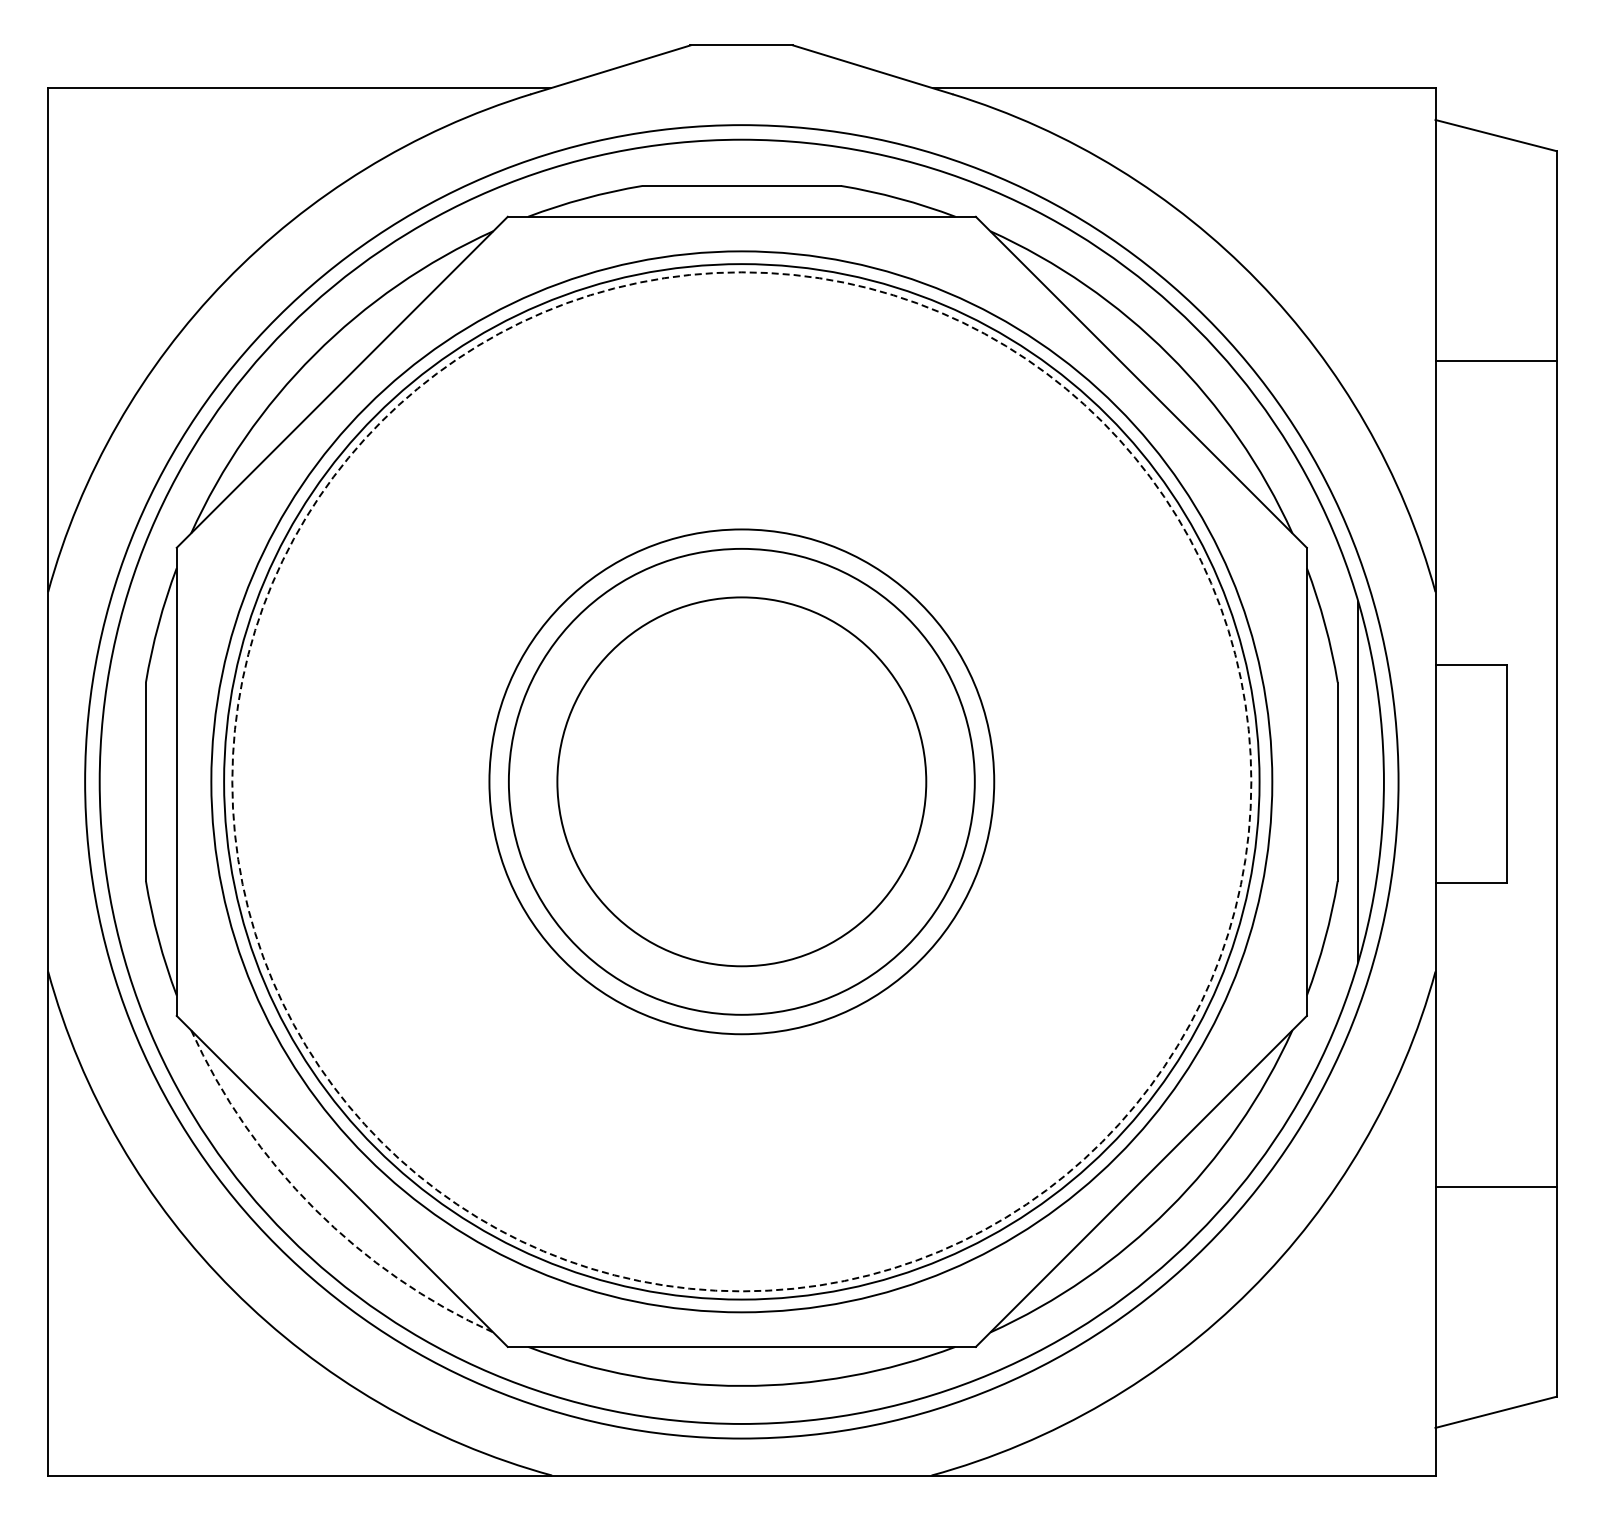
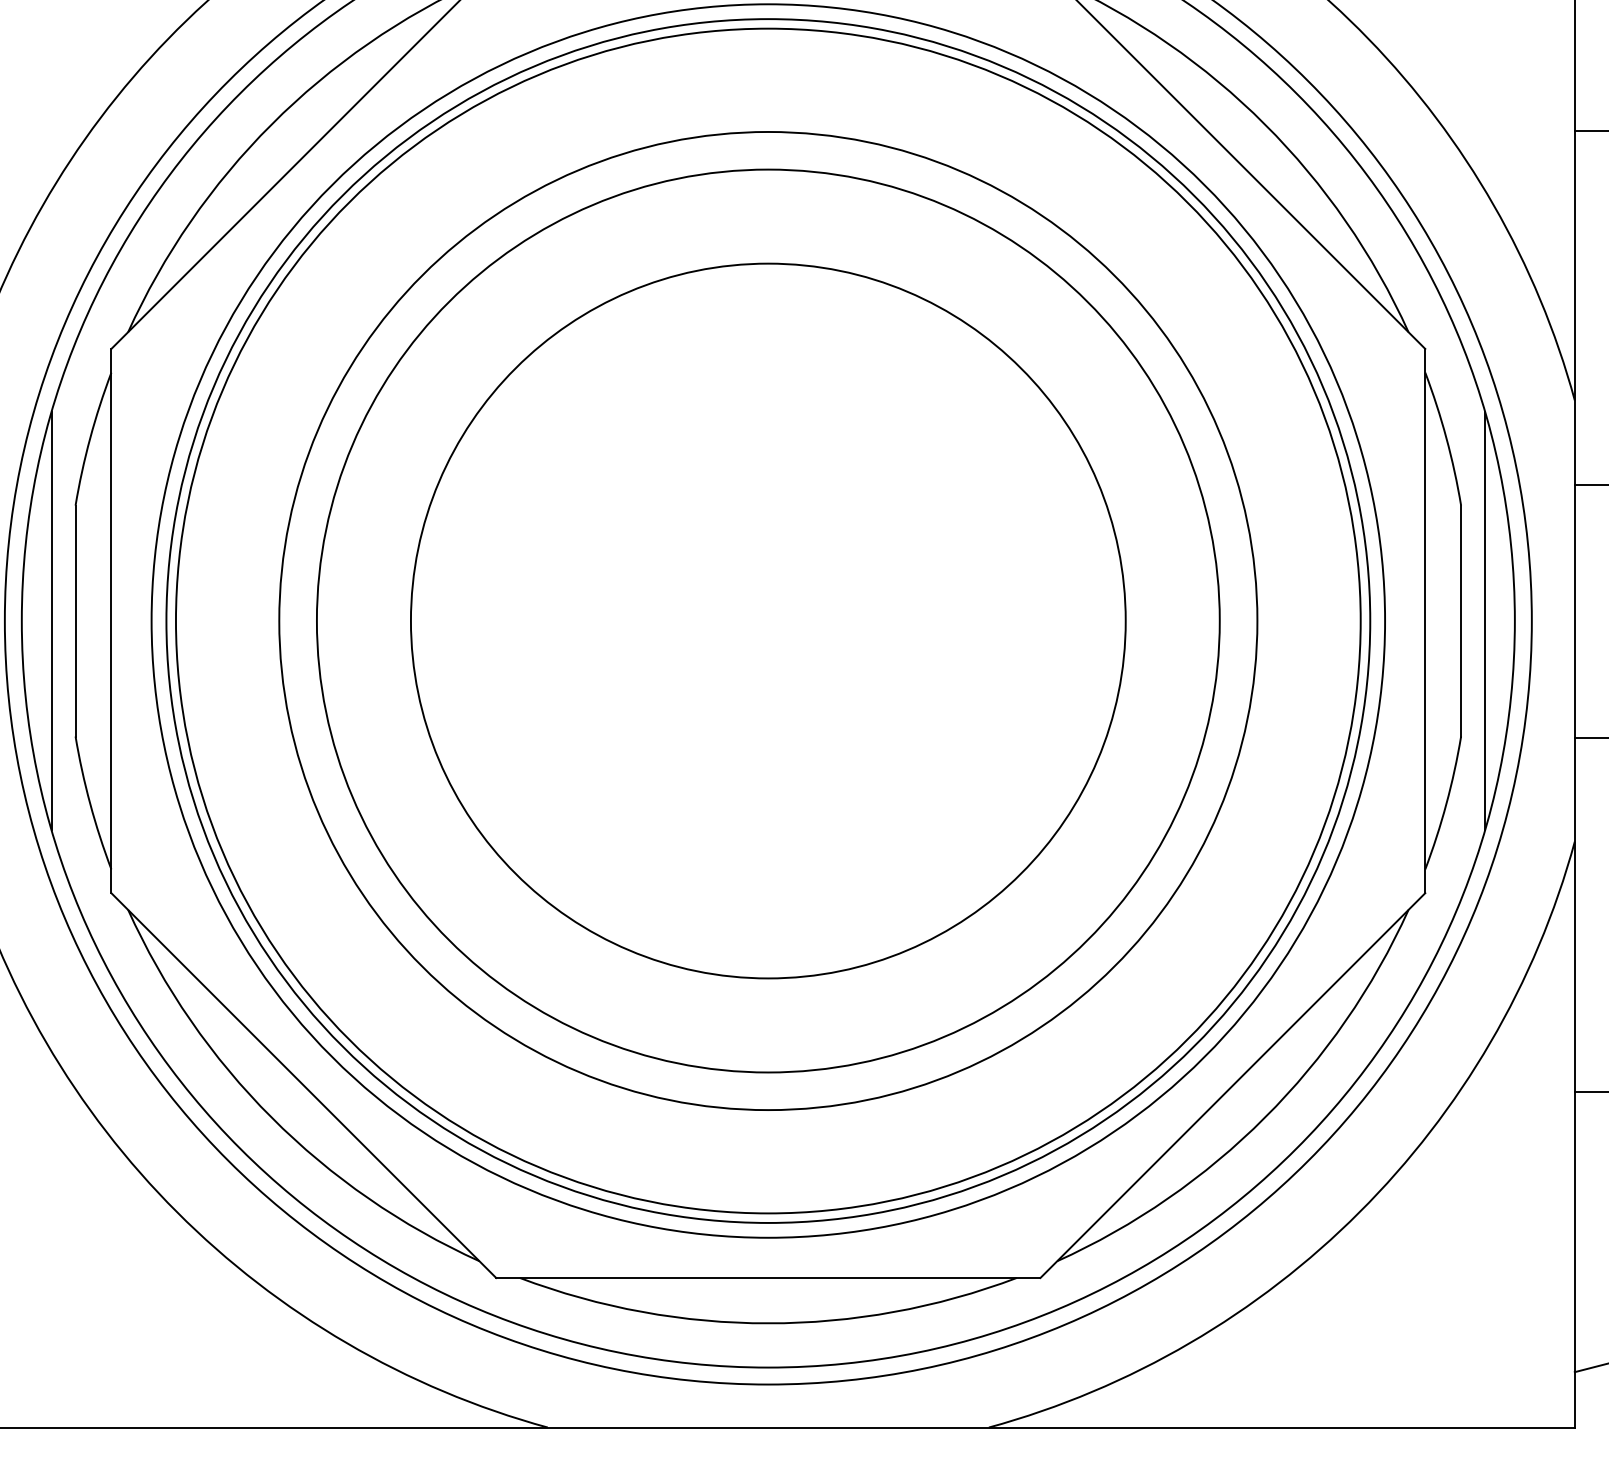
line: (125, 781) -> (51, 620), added
circle: (741, 781) -> (767, 620), dashed -> solid
circle: (741, 781) -> (767, 620), size x1.67
circle: (741, 781) -> (767, 620), size x1.67
circle: (741, 781) -> (767, 620), size x1.67
arc: (314, 1209) -> (271, 1118), dashed -> solid

